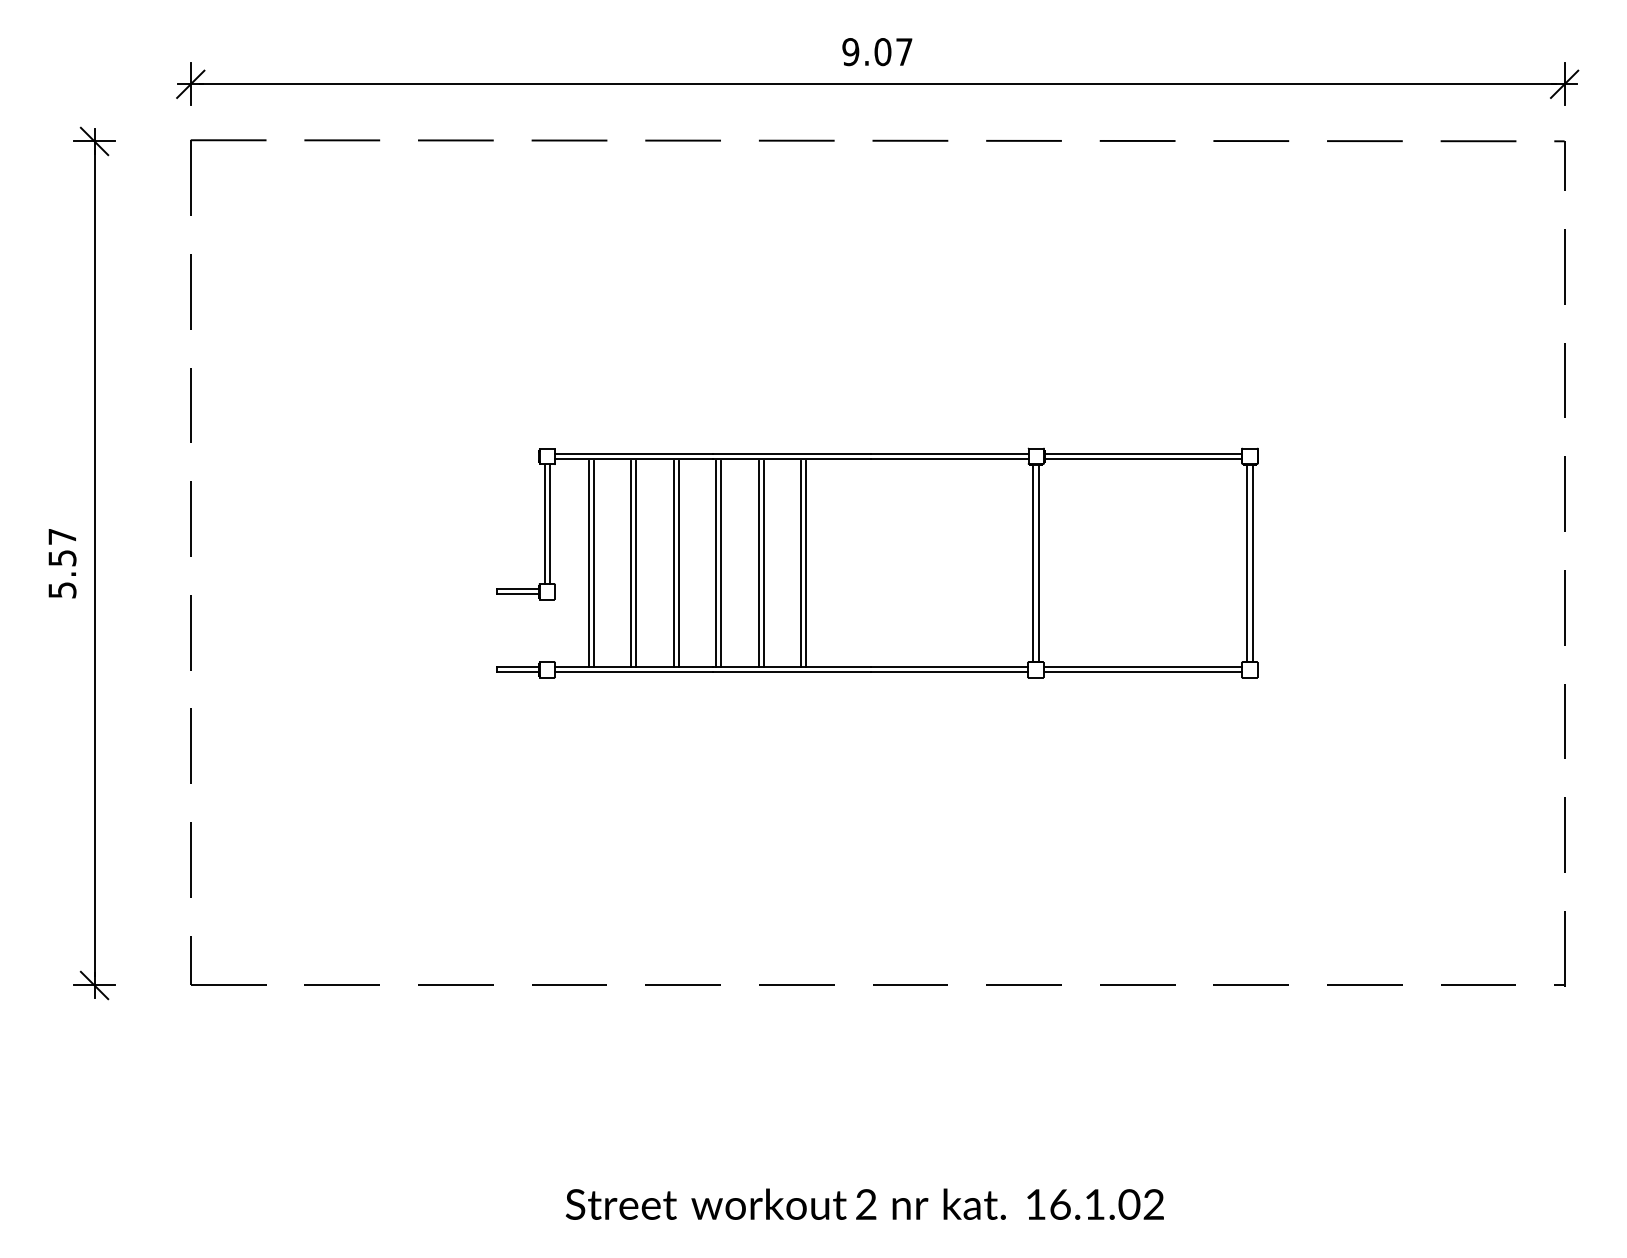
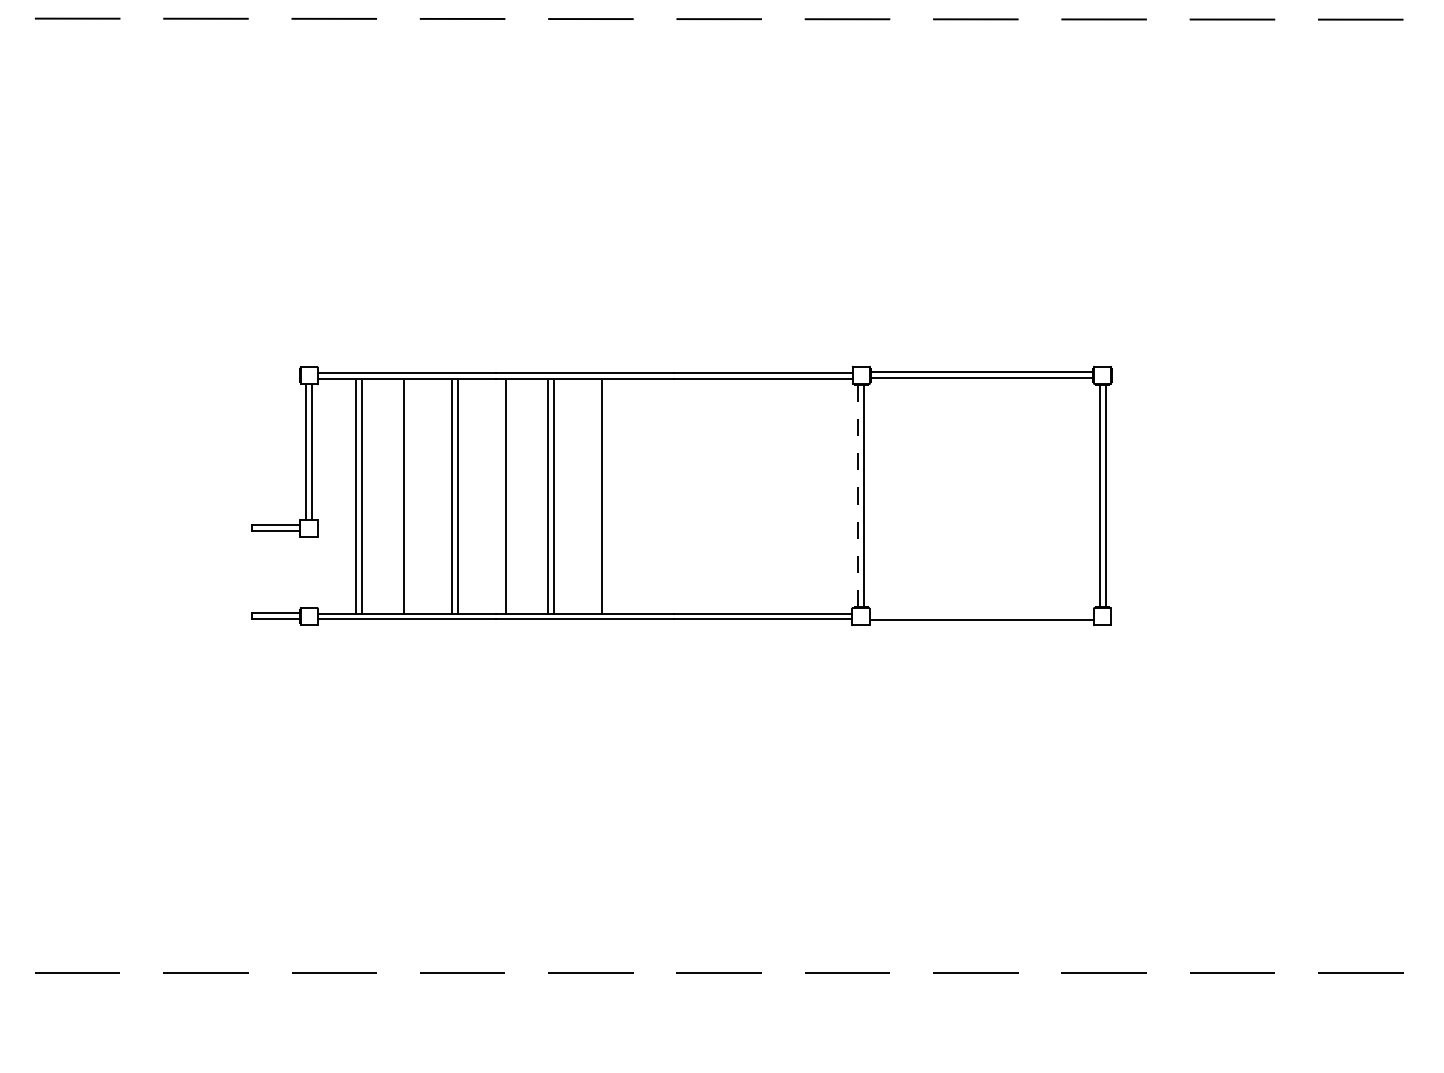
line: (1033, 562) -> (858, 495), solid -> dashed
line: (636, 563) -> (409, 496), removed
line: (716, 563) -> (500, 496), removed
line: (801, 563) -> (596, 496), removed
line: (1143, 667) -> (982, 613), removed

